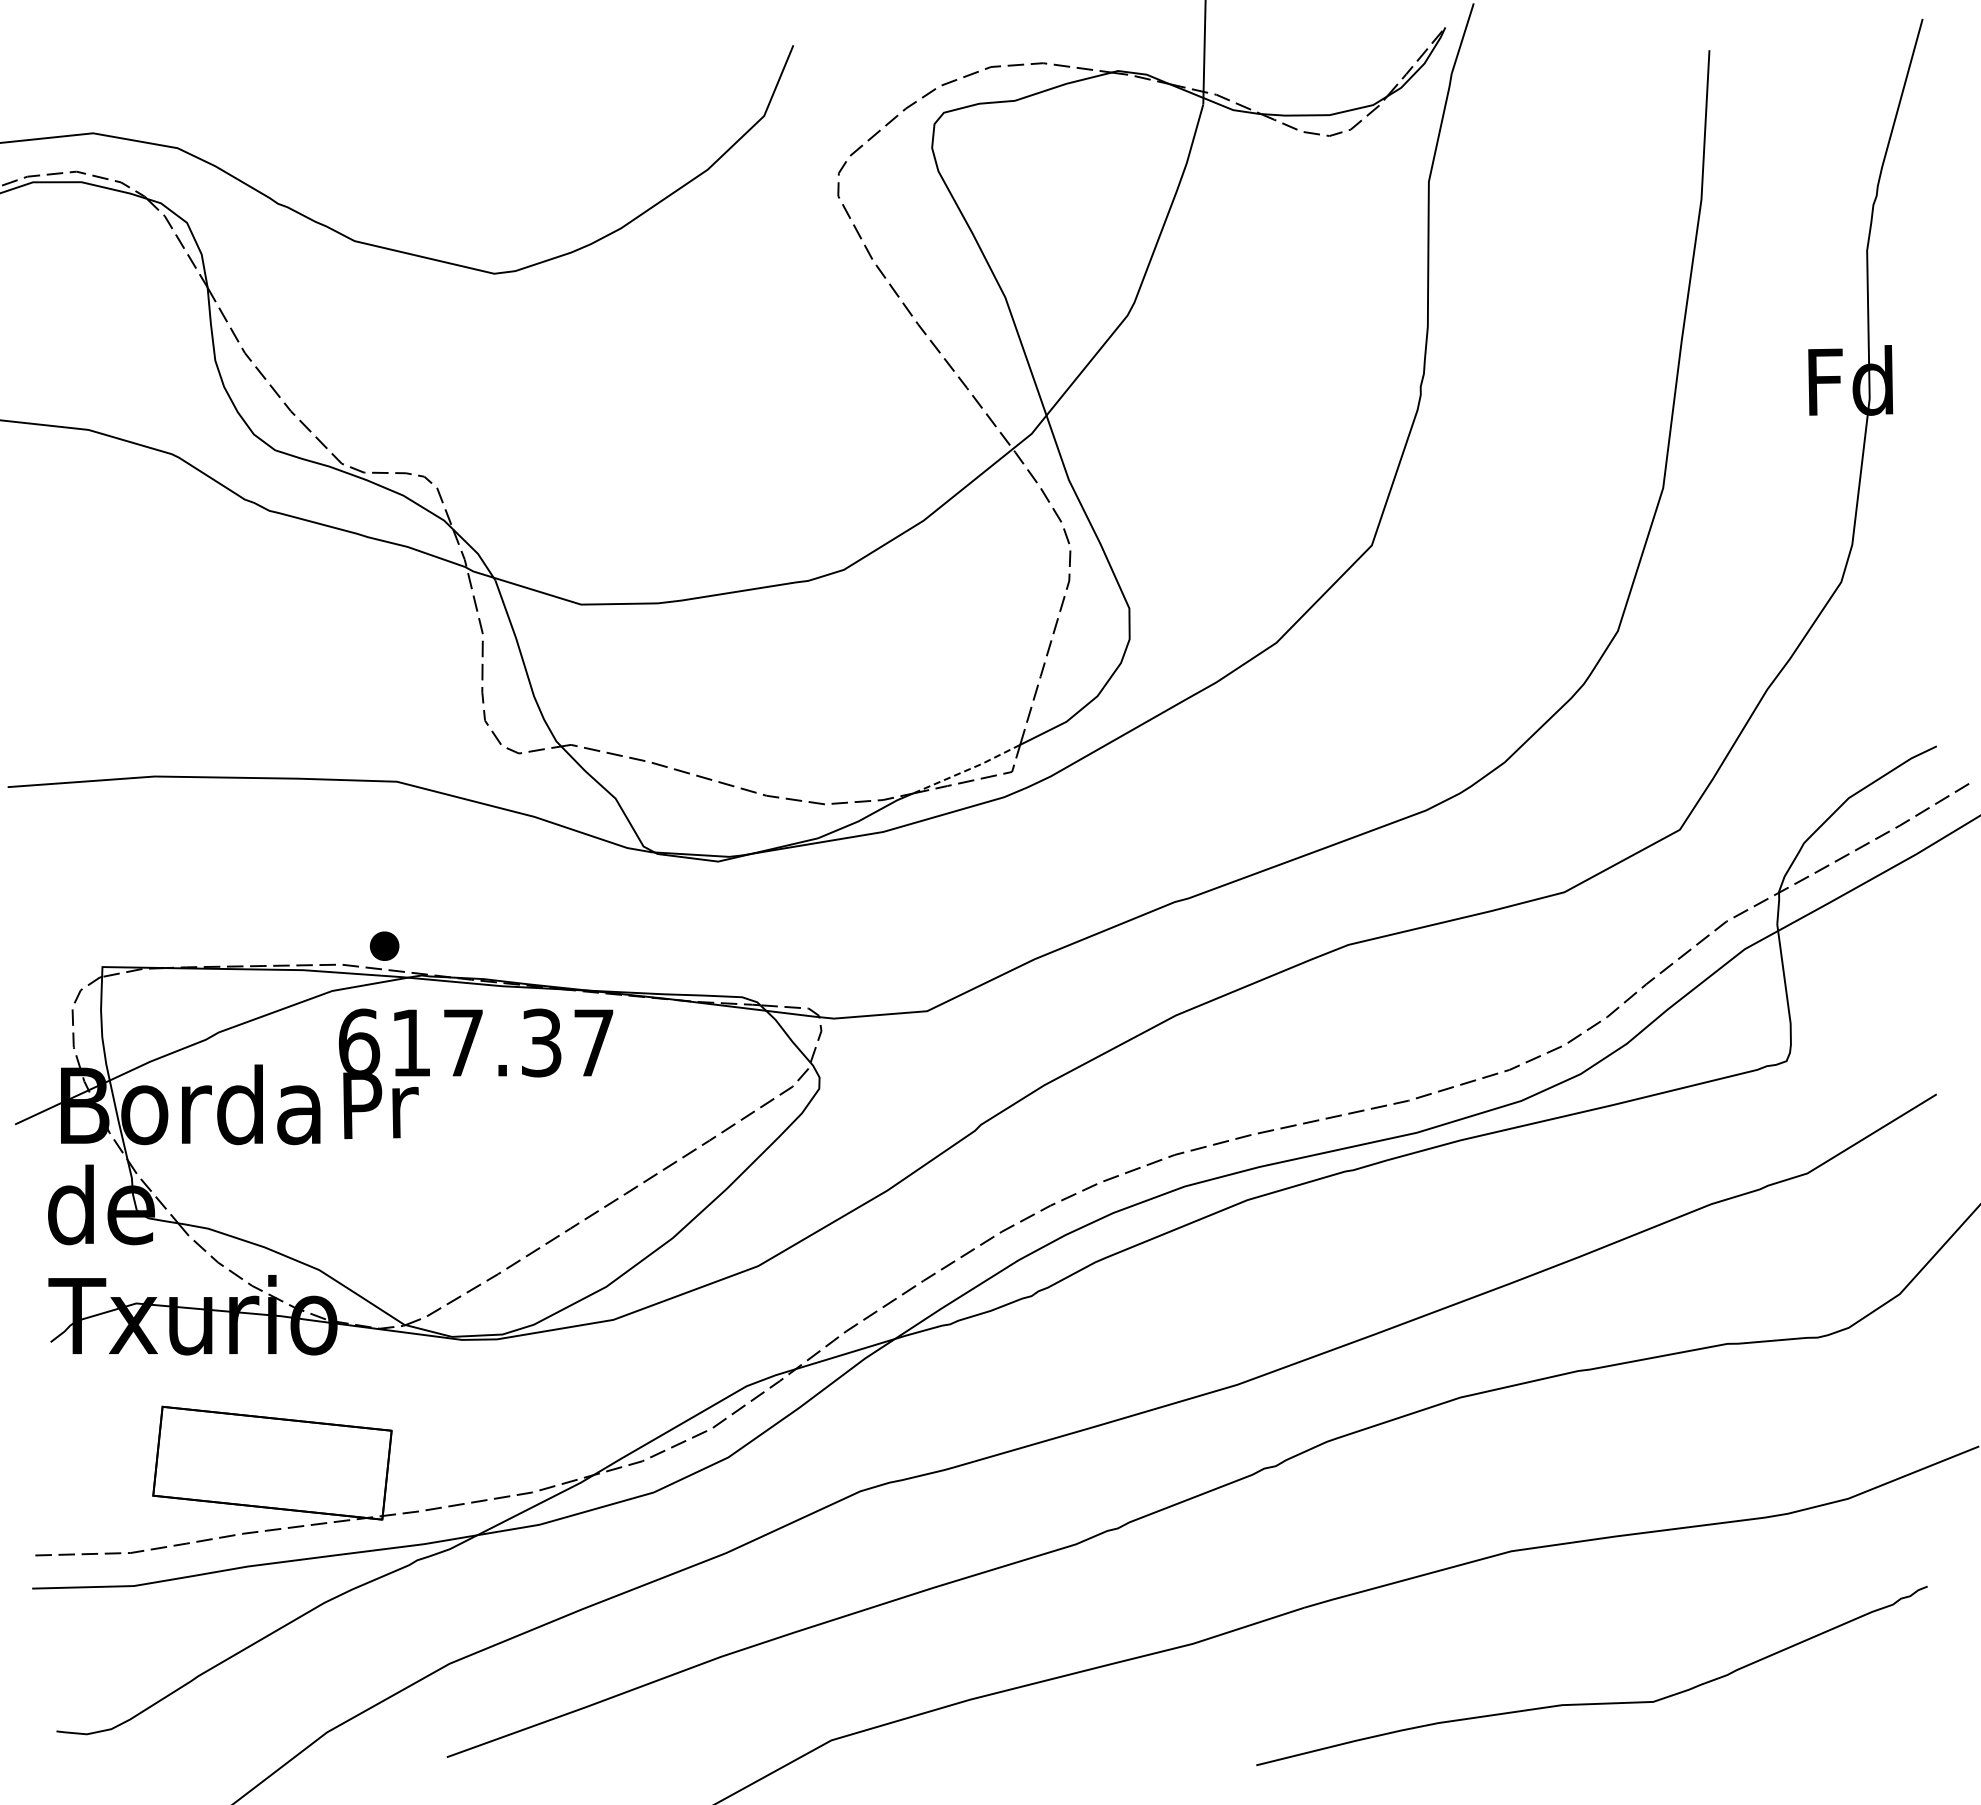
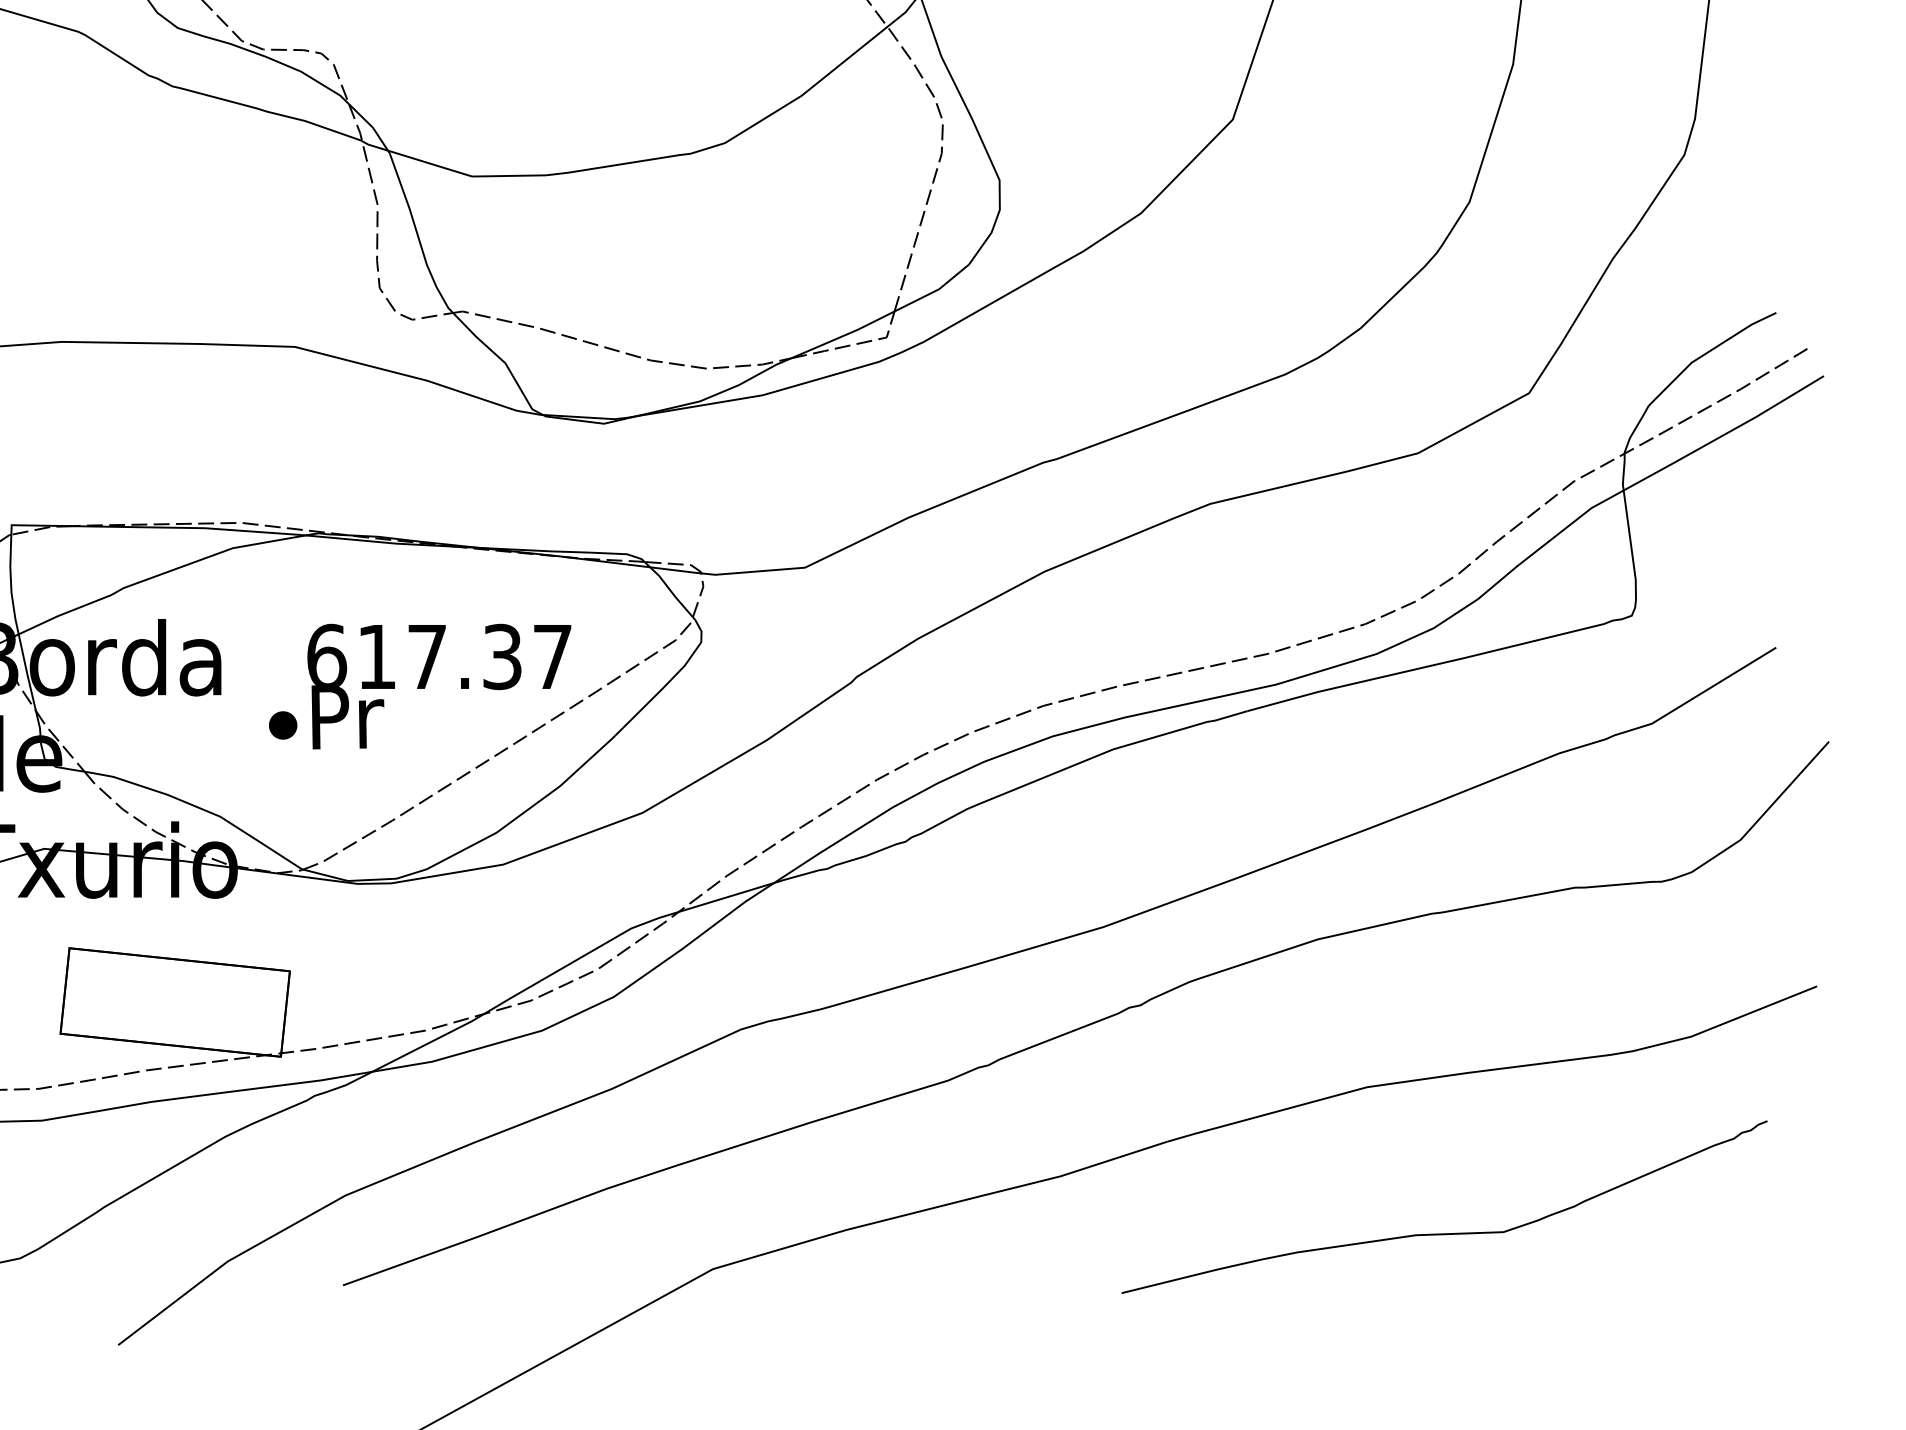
line: (967, 770) -> (843, 336), dashed -> solid
part: (384, 945) -> (283, 724), moved
text: (476, 1073) -> (439, 686), moved

